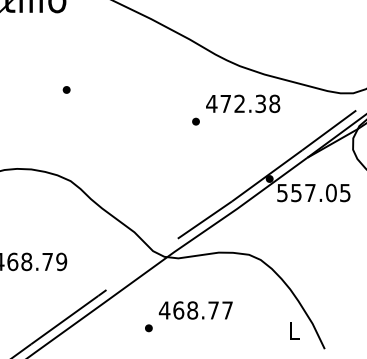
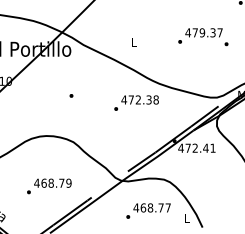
text: (235, 108) -> (136, 102), moved
text: (312, 191) -> (196, 147), 557.05 -> 472.41
text: (188, 315) -> (148, 210), moved

